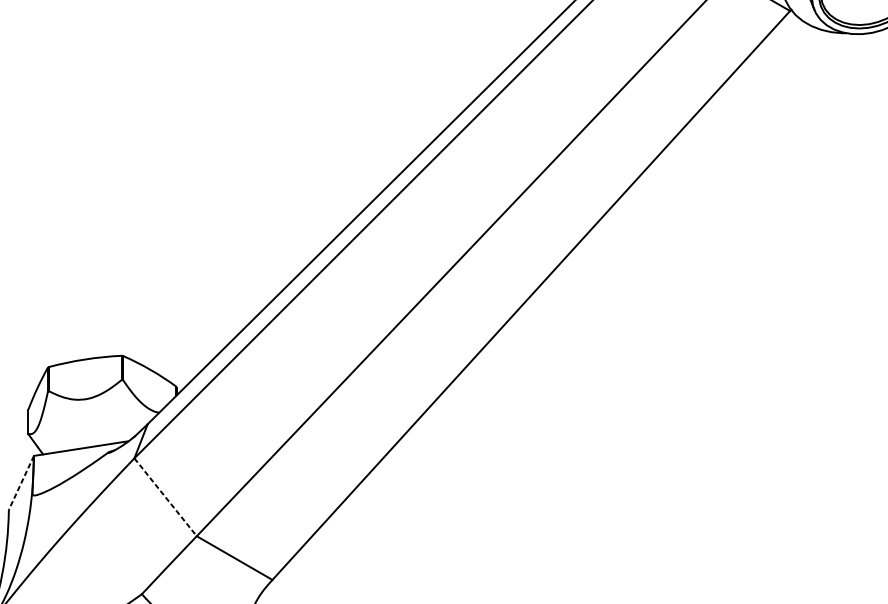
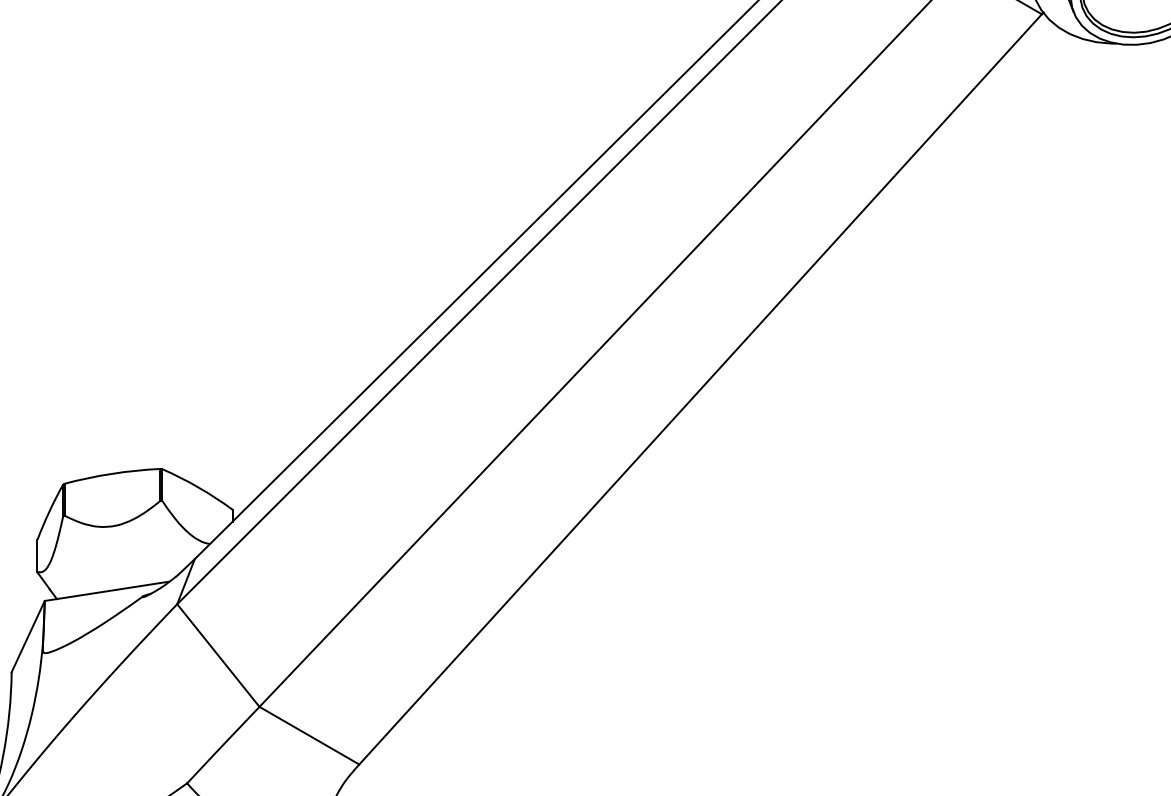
line: (21, 483) -> (28, 637), dashed -> solid
line: (165, 497) -> (218, 655), dashed -> solid

